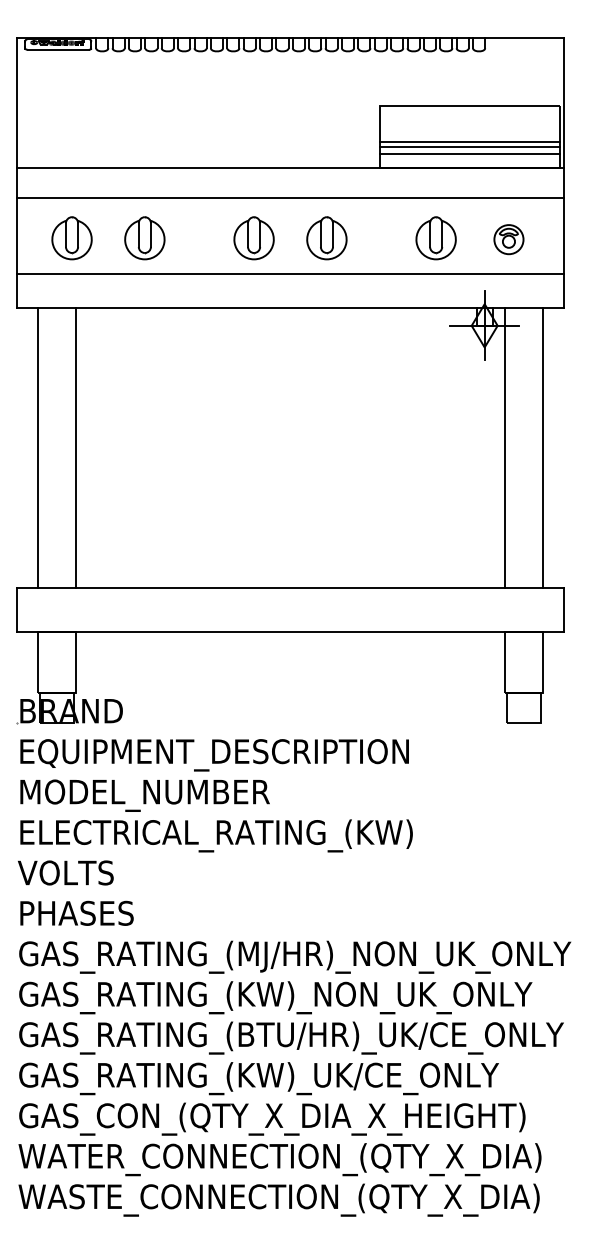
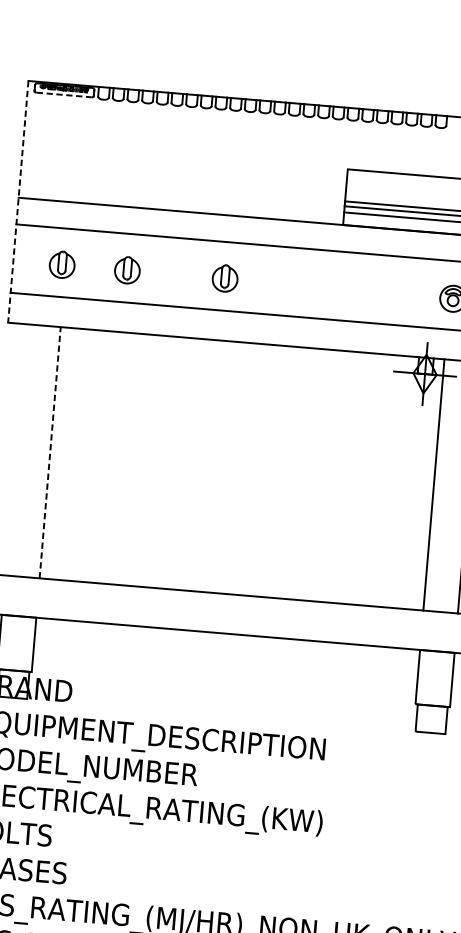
line: (58, 49) -> (64, 94), solid -> dashed
line: (17, 173) -> (18, 202), solid -> dashed
part: (71, 238) -> (61, 264), size x0.7
part: (144, 238) -> (127, 270), size x0.7
part: (253, 238) -> (224, 278), size x0.7
part: (326, 238) -> (290, 284), removed
part: (435, 238) -> (387, 292), removed
line: (37, 447) -> (15, 449), removed
line: (76, 447) -> (50, 452), solid -> dashed

